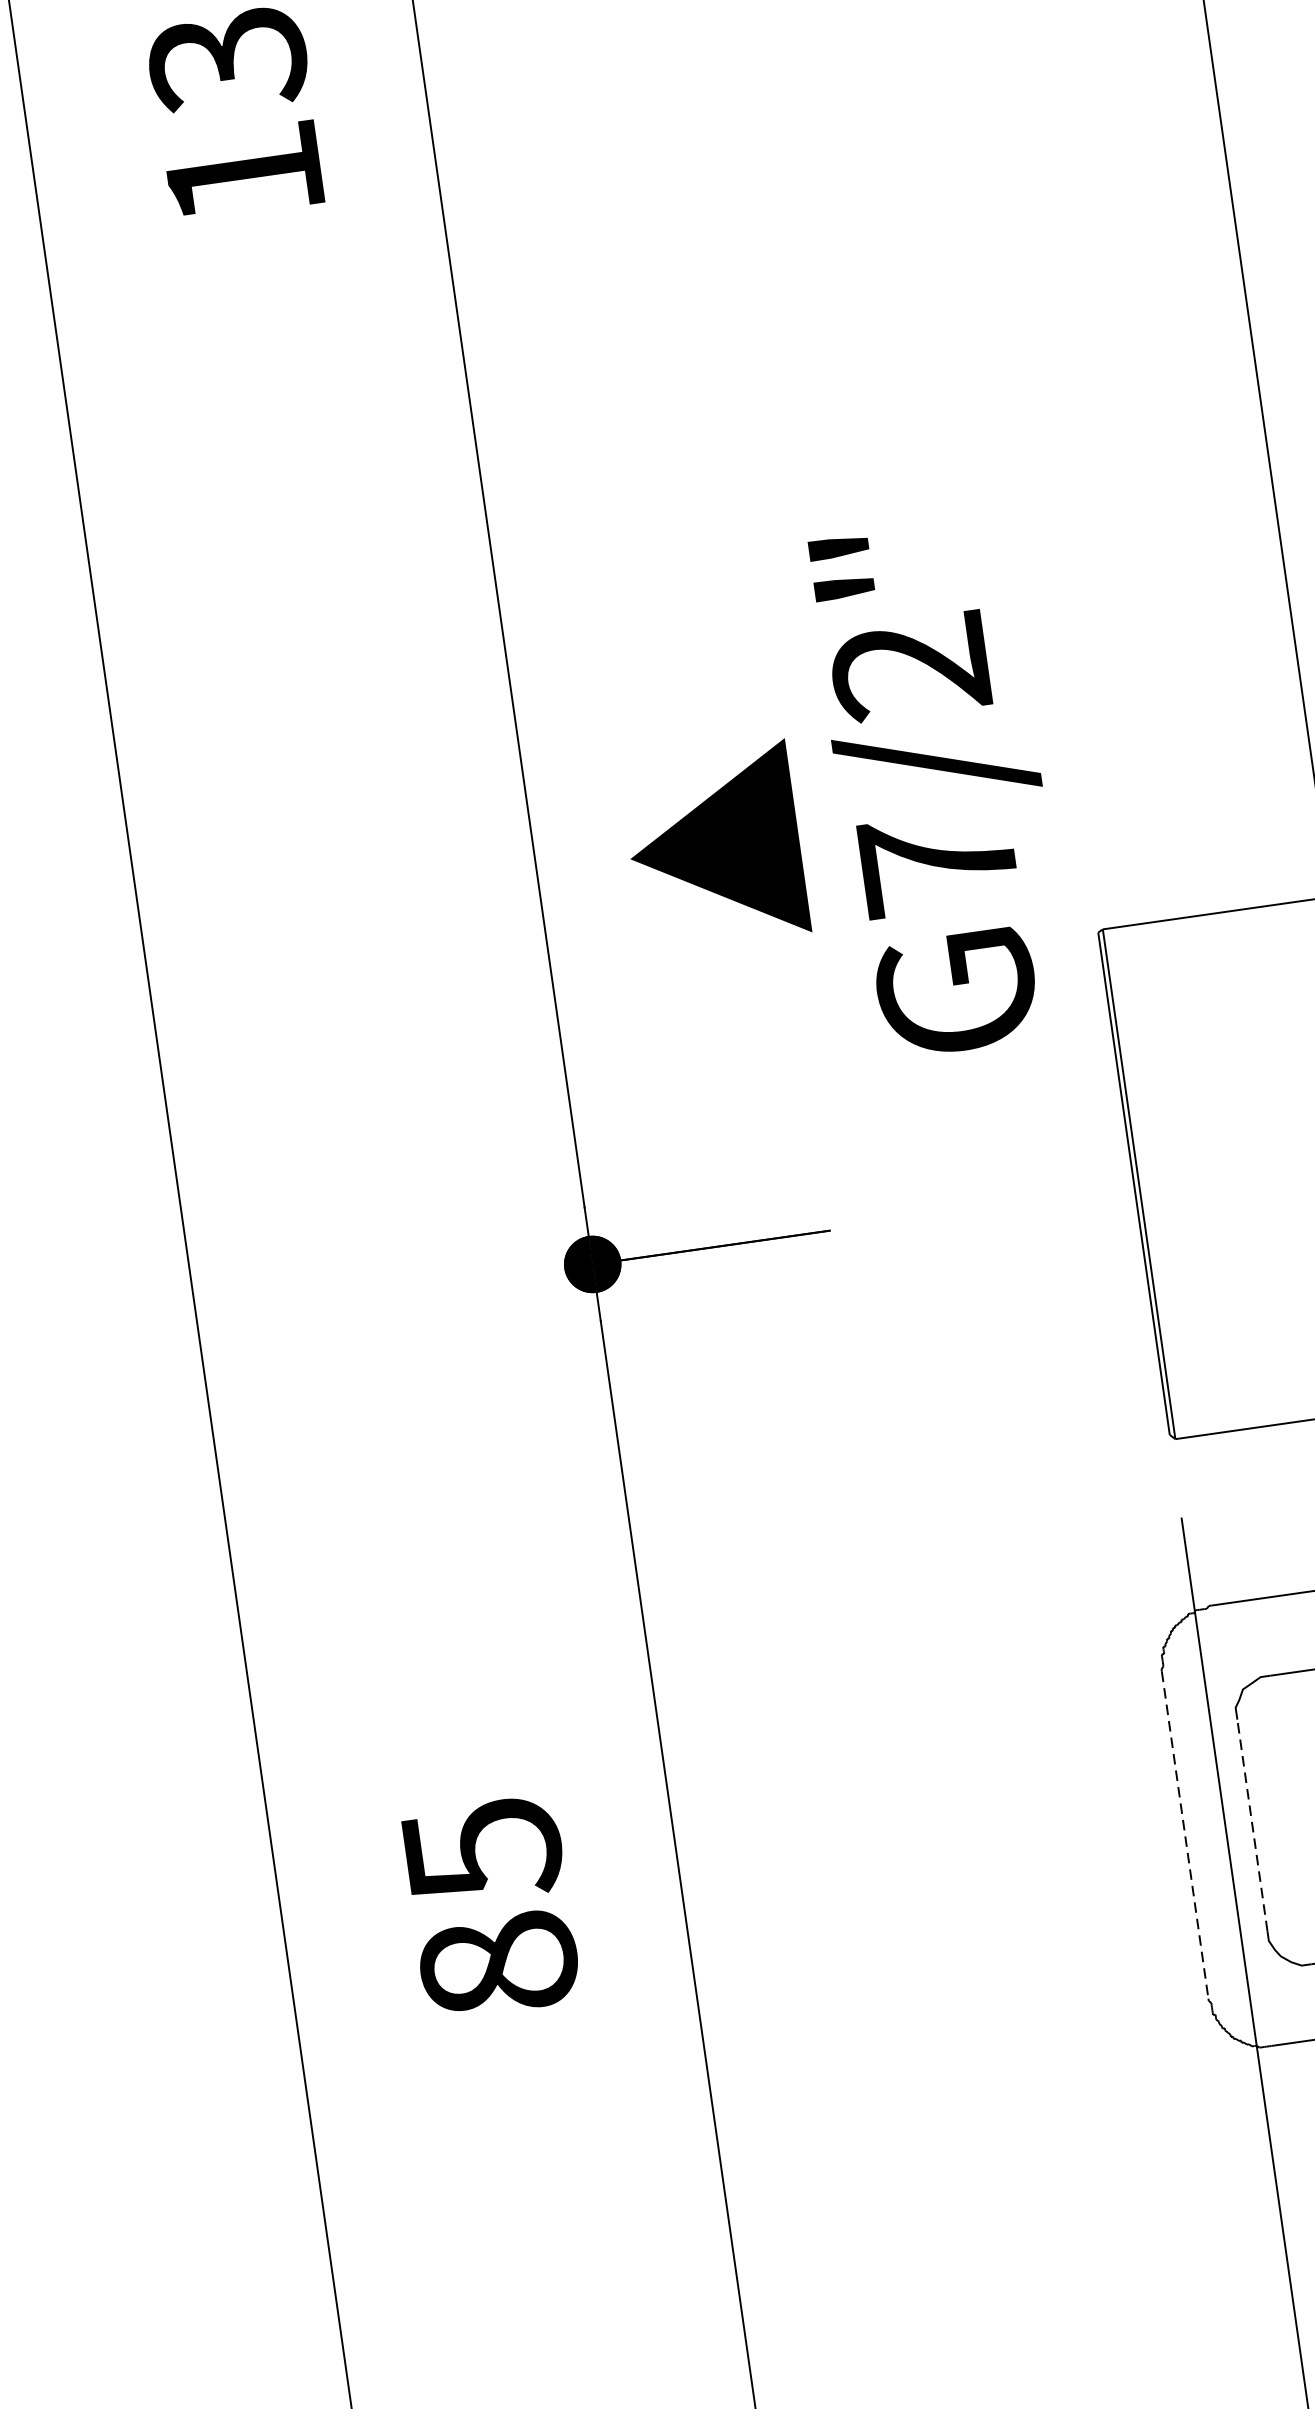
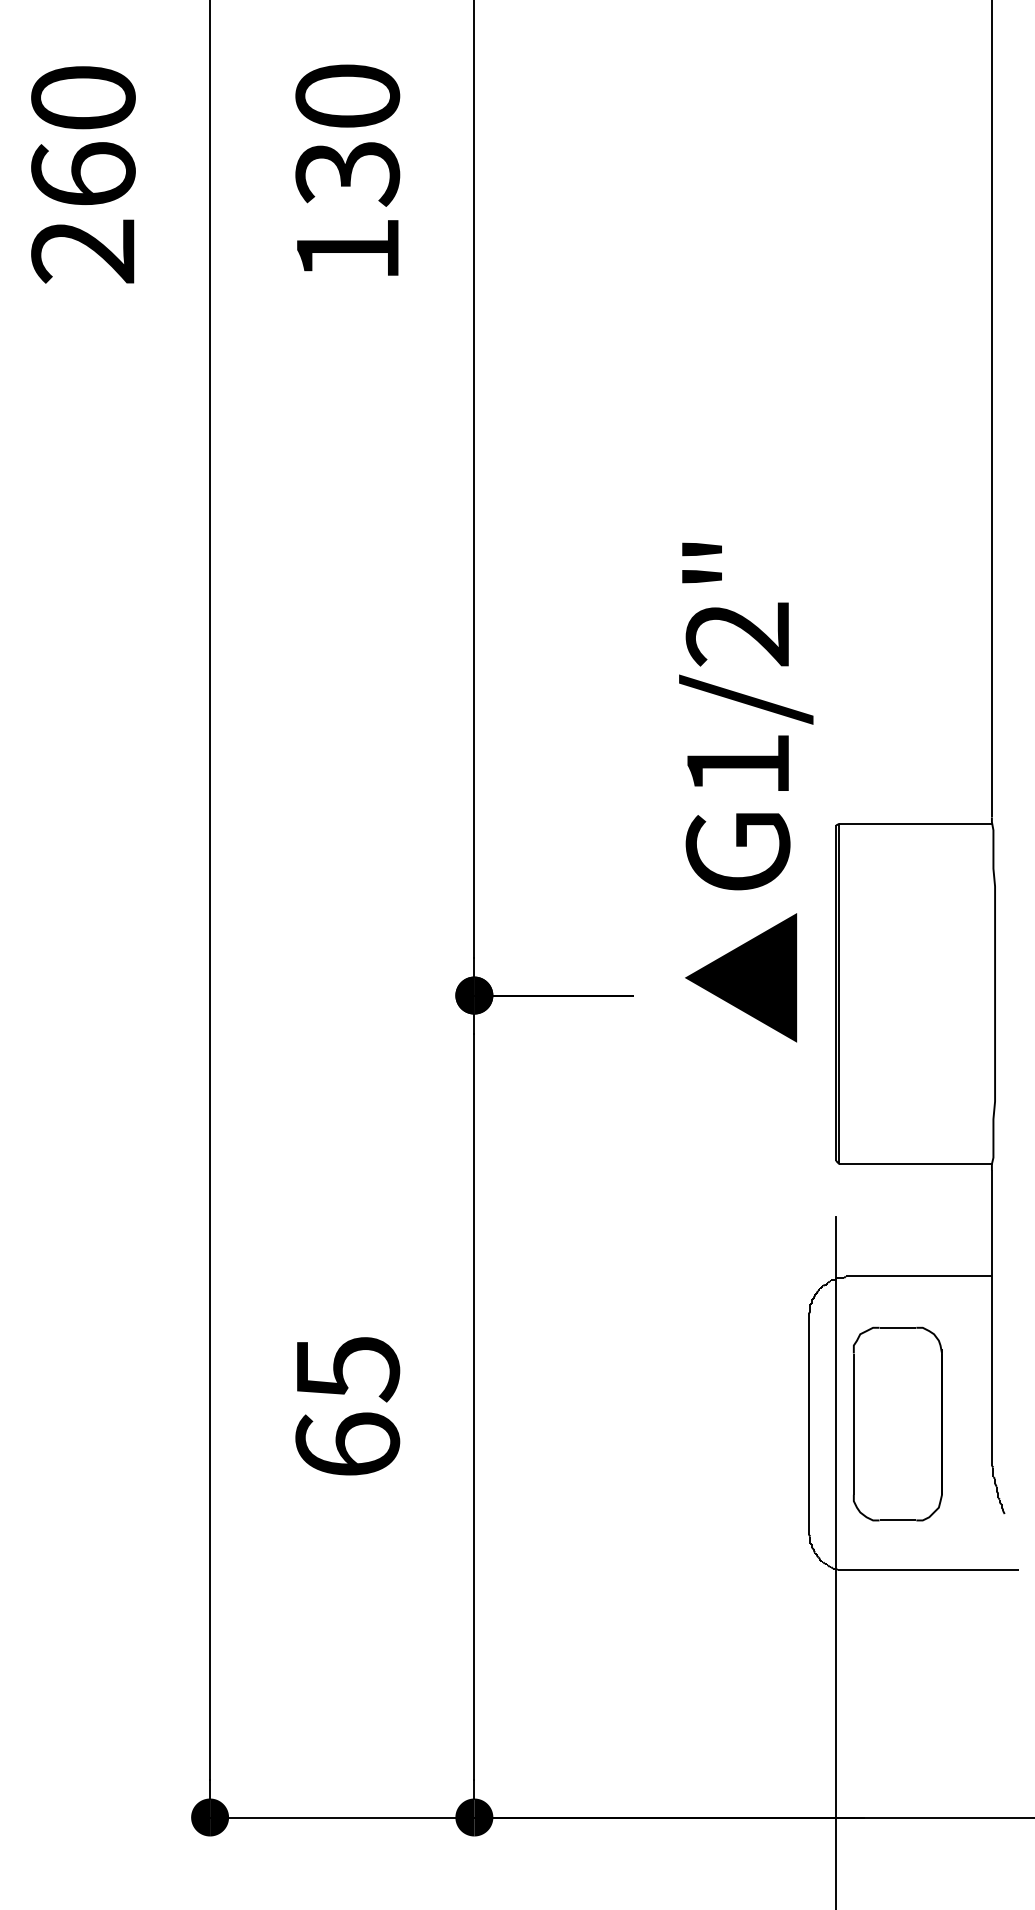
text: (715, 846) -> (741, 977), moved
text: (937, 862) -> (737, 764), G7/2" -> G1/2"
line: (1252, 1826) -> (853, 1424), dashed -> solid
line: (1184, 1835) -> (808, 1424), dashed -> solid
text: (498, 1963) -> (347, 1444), 85 -> 65

